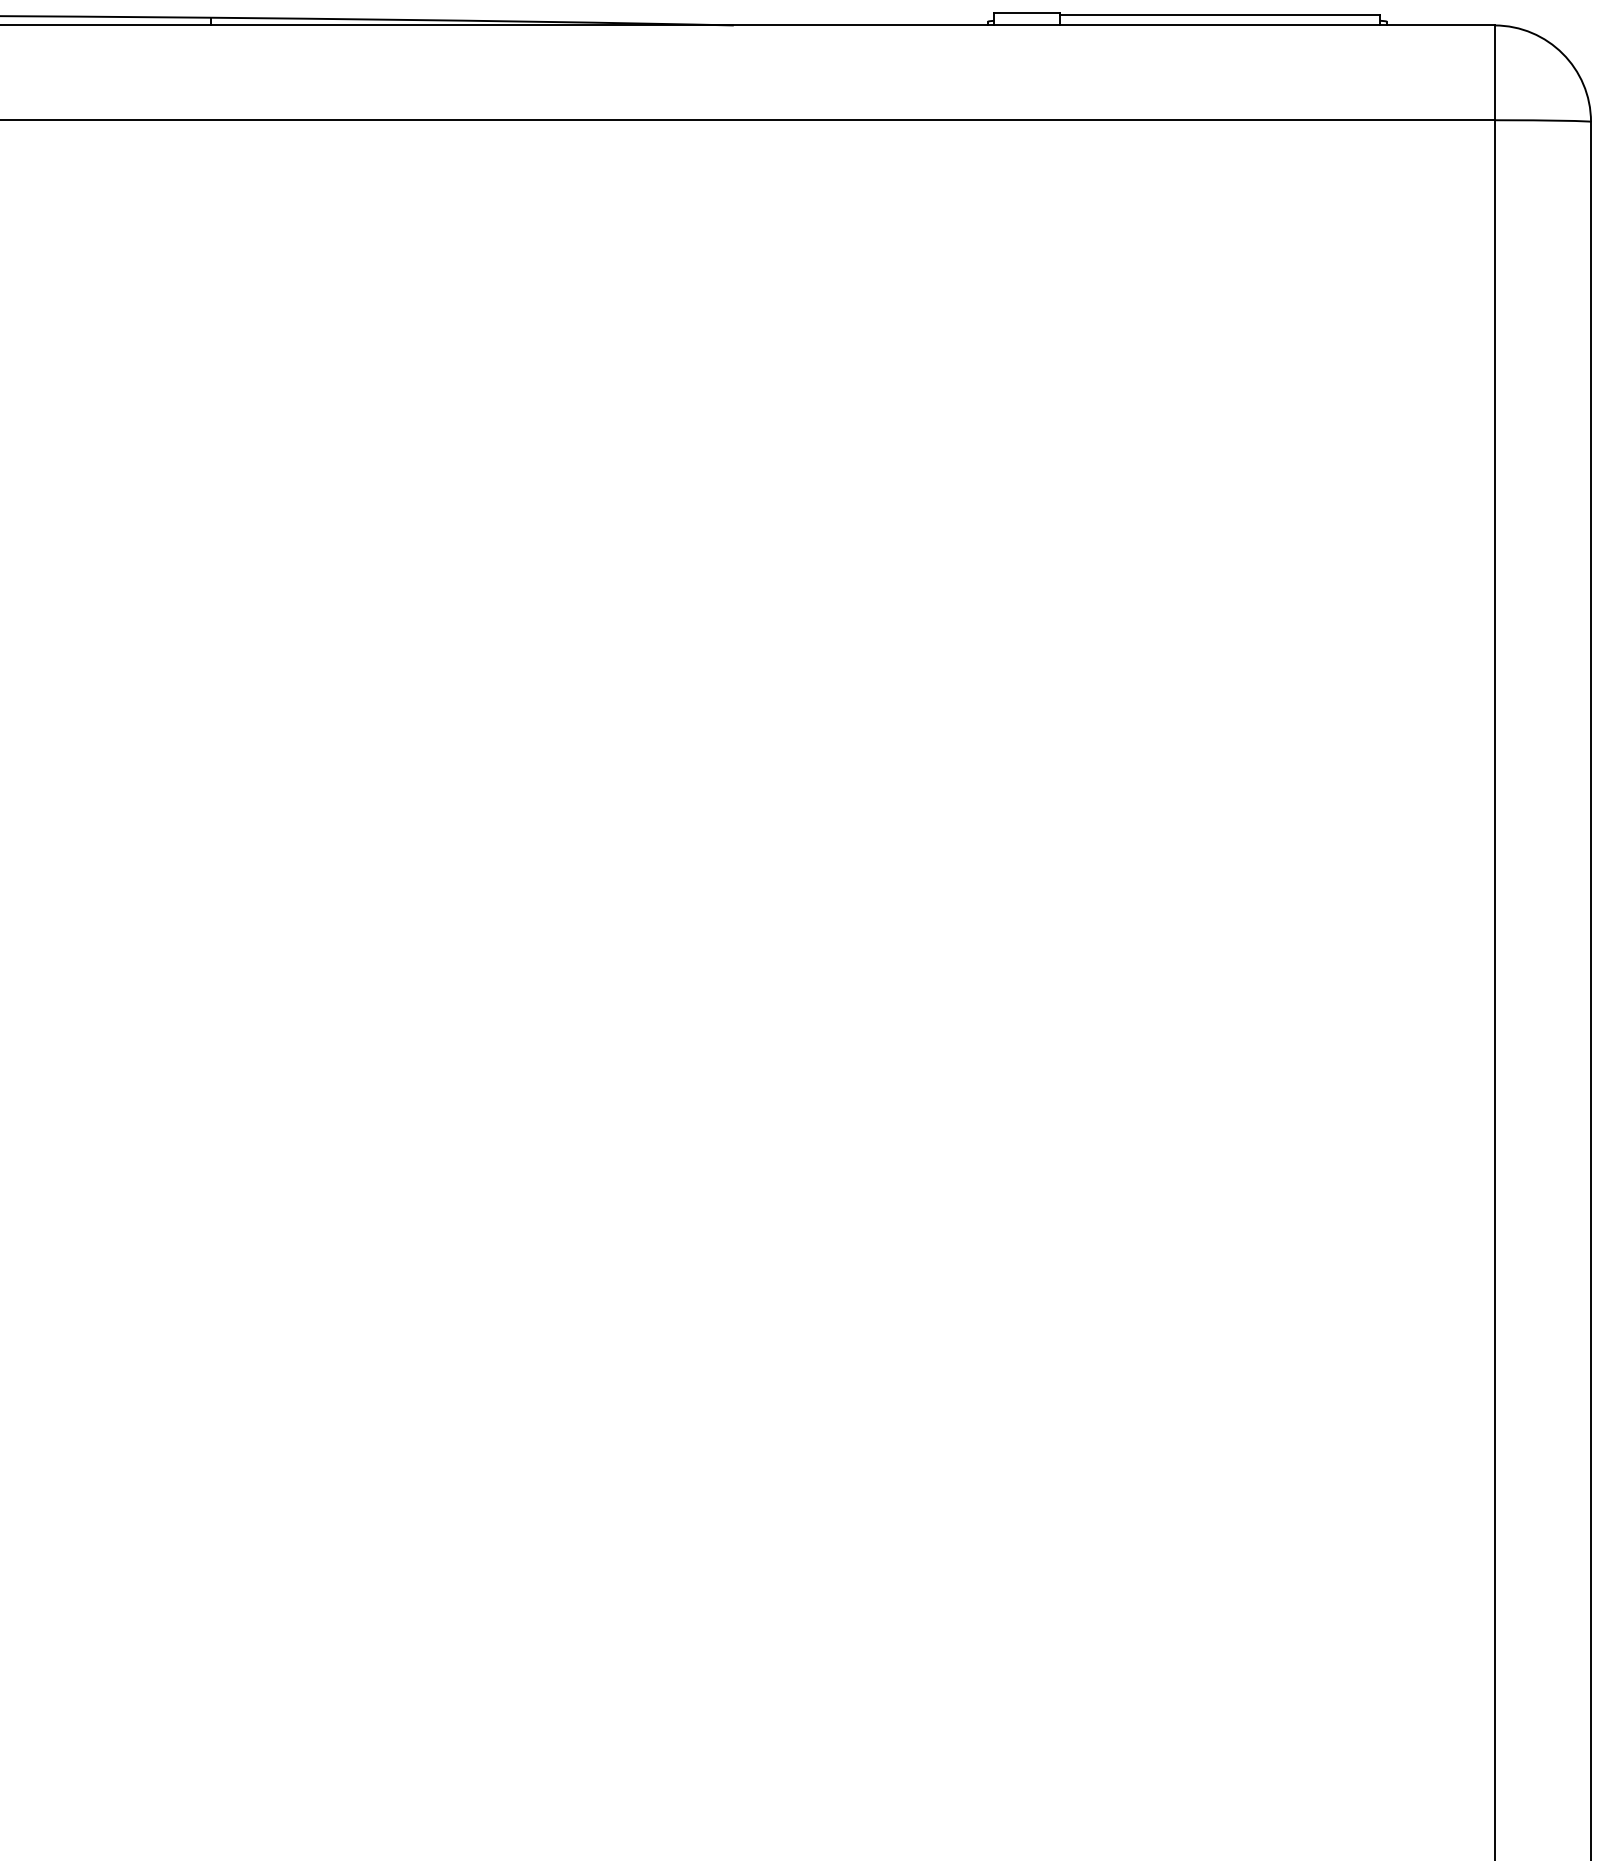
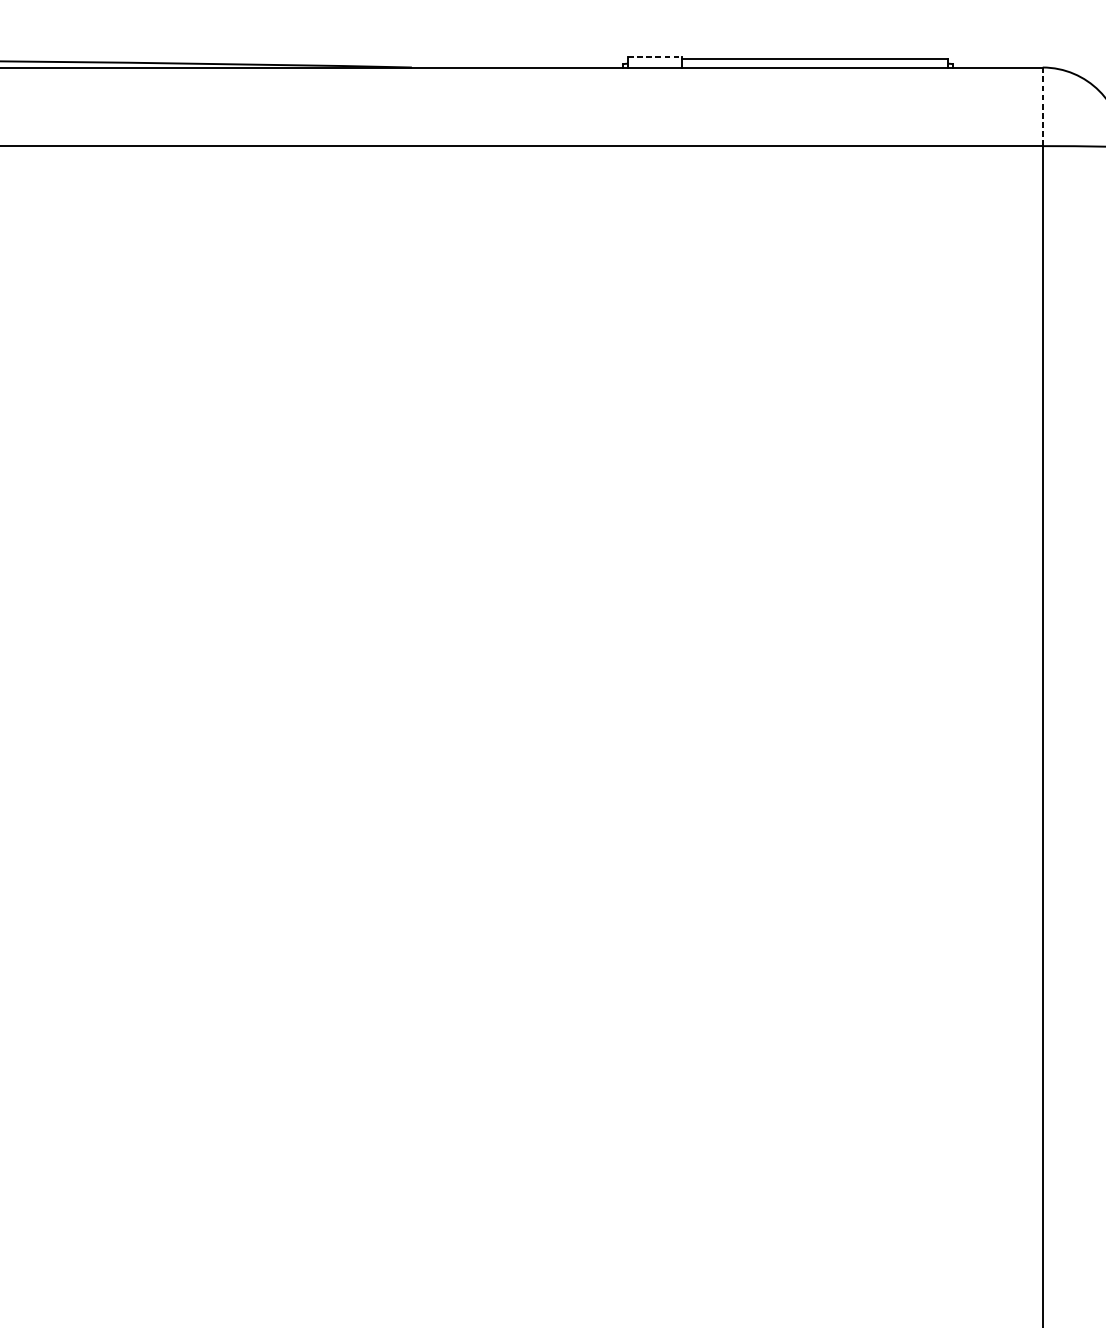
line: (1027, 12) -> (655, 56), solid -> dashed
line: (1494, 72) -> (1042, 106), solid -> dashed

